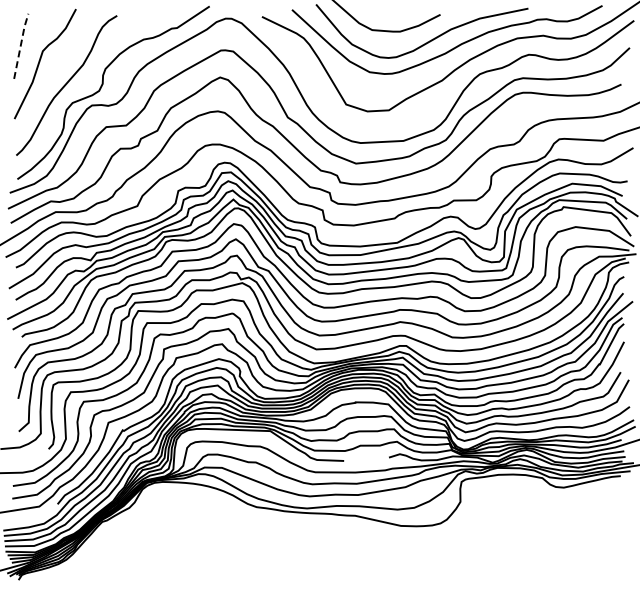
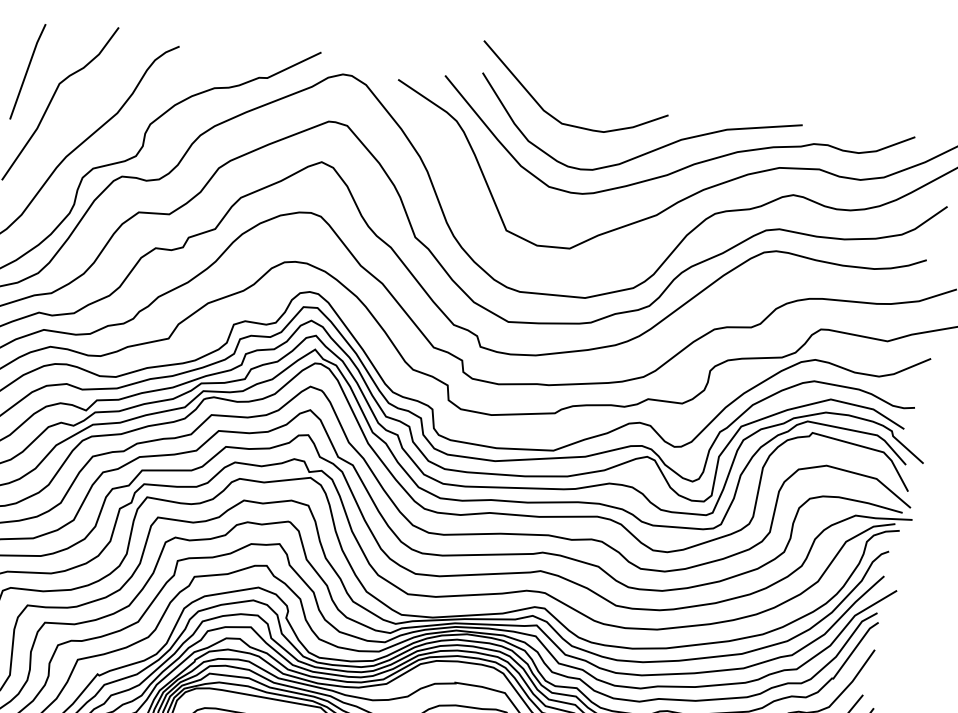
line: (20, 45) -> (26, 70), dashed -> solid

